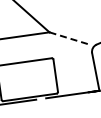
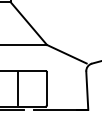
line: (70, 39) -> (66, 54), dashed -> solid
line: (26, 79) -> (17, 88), added

